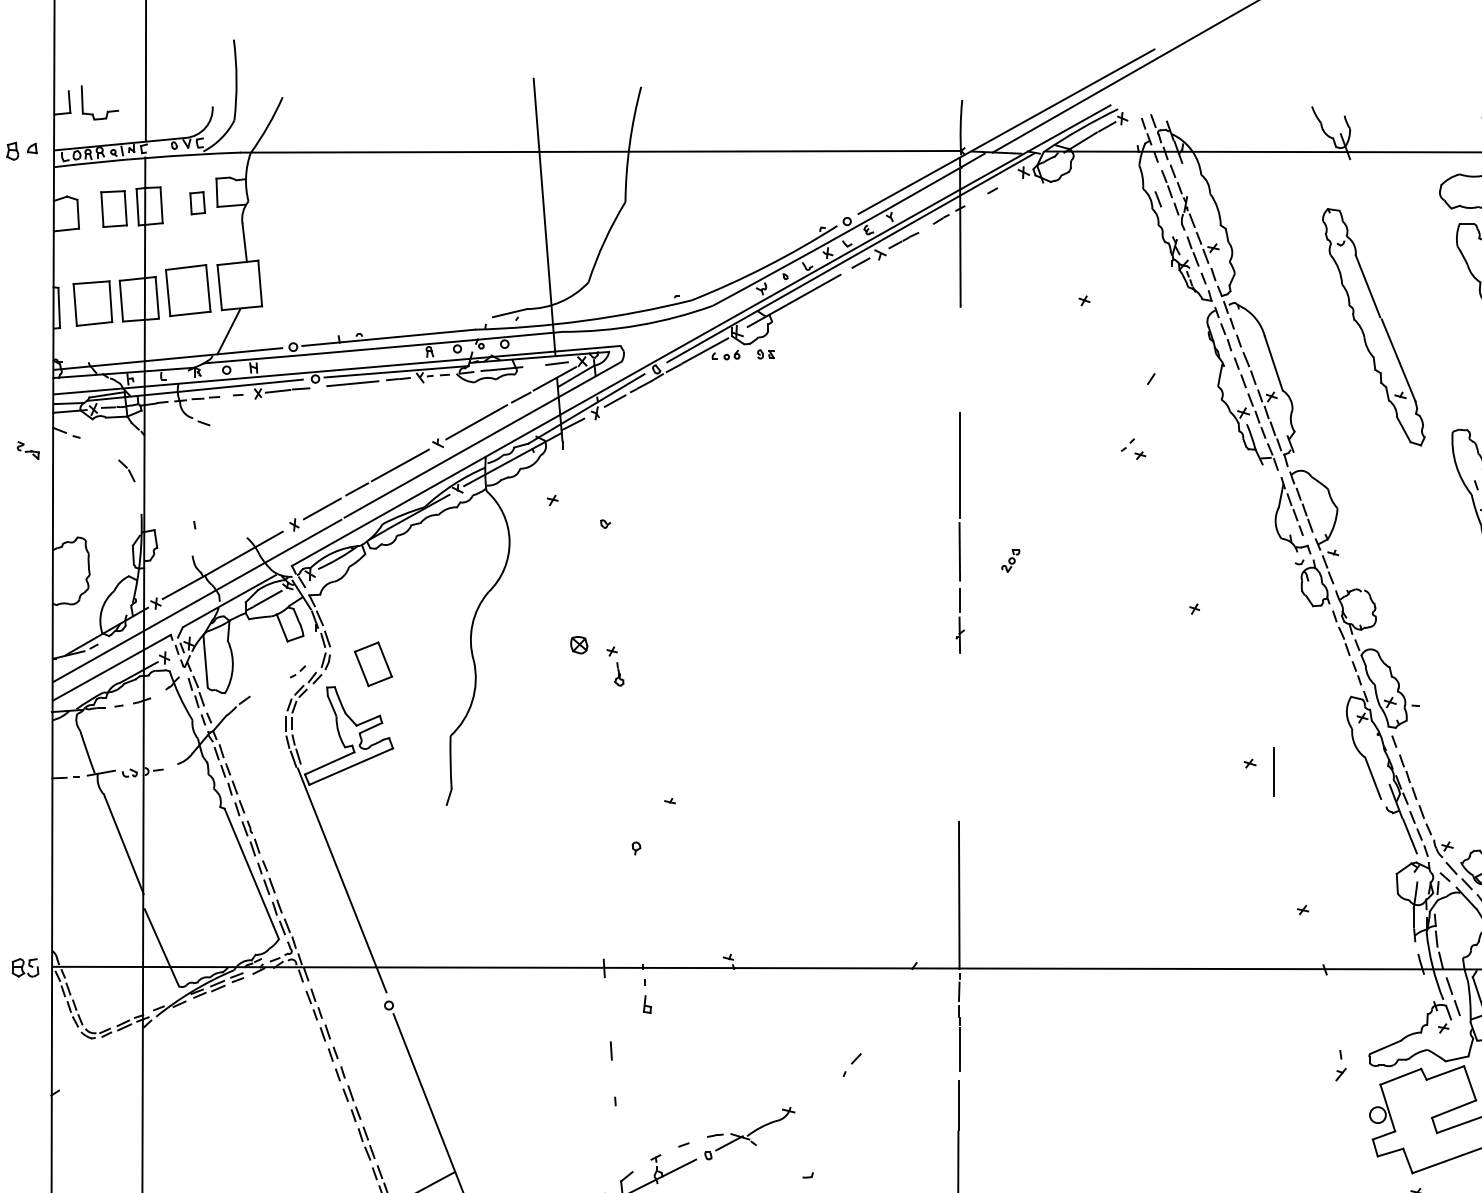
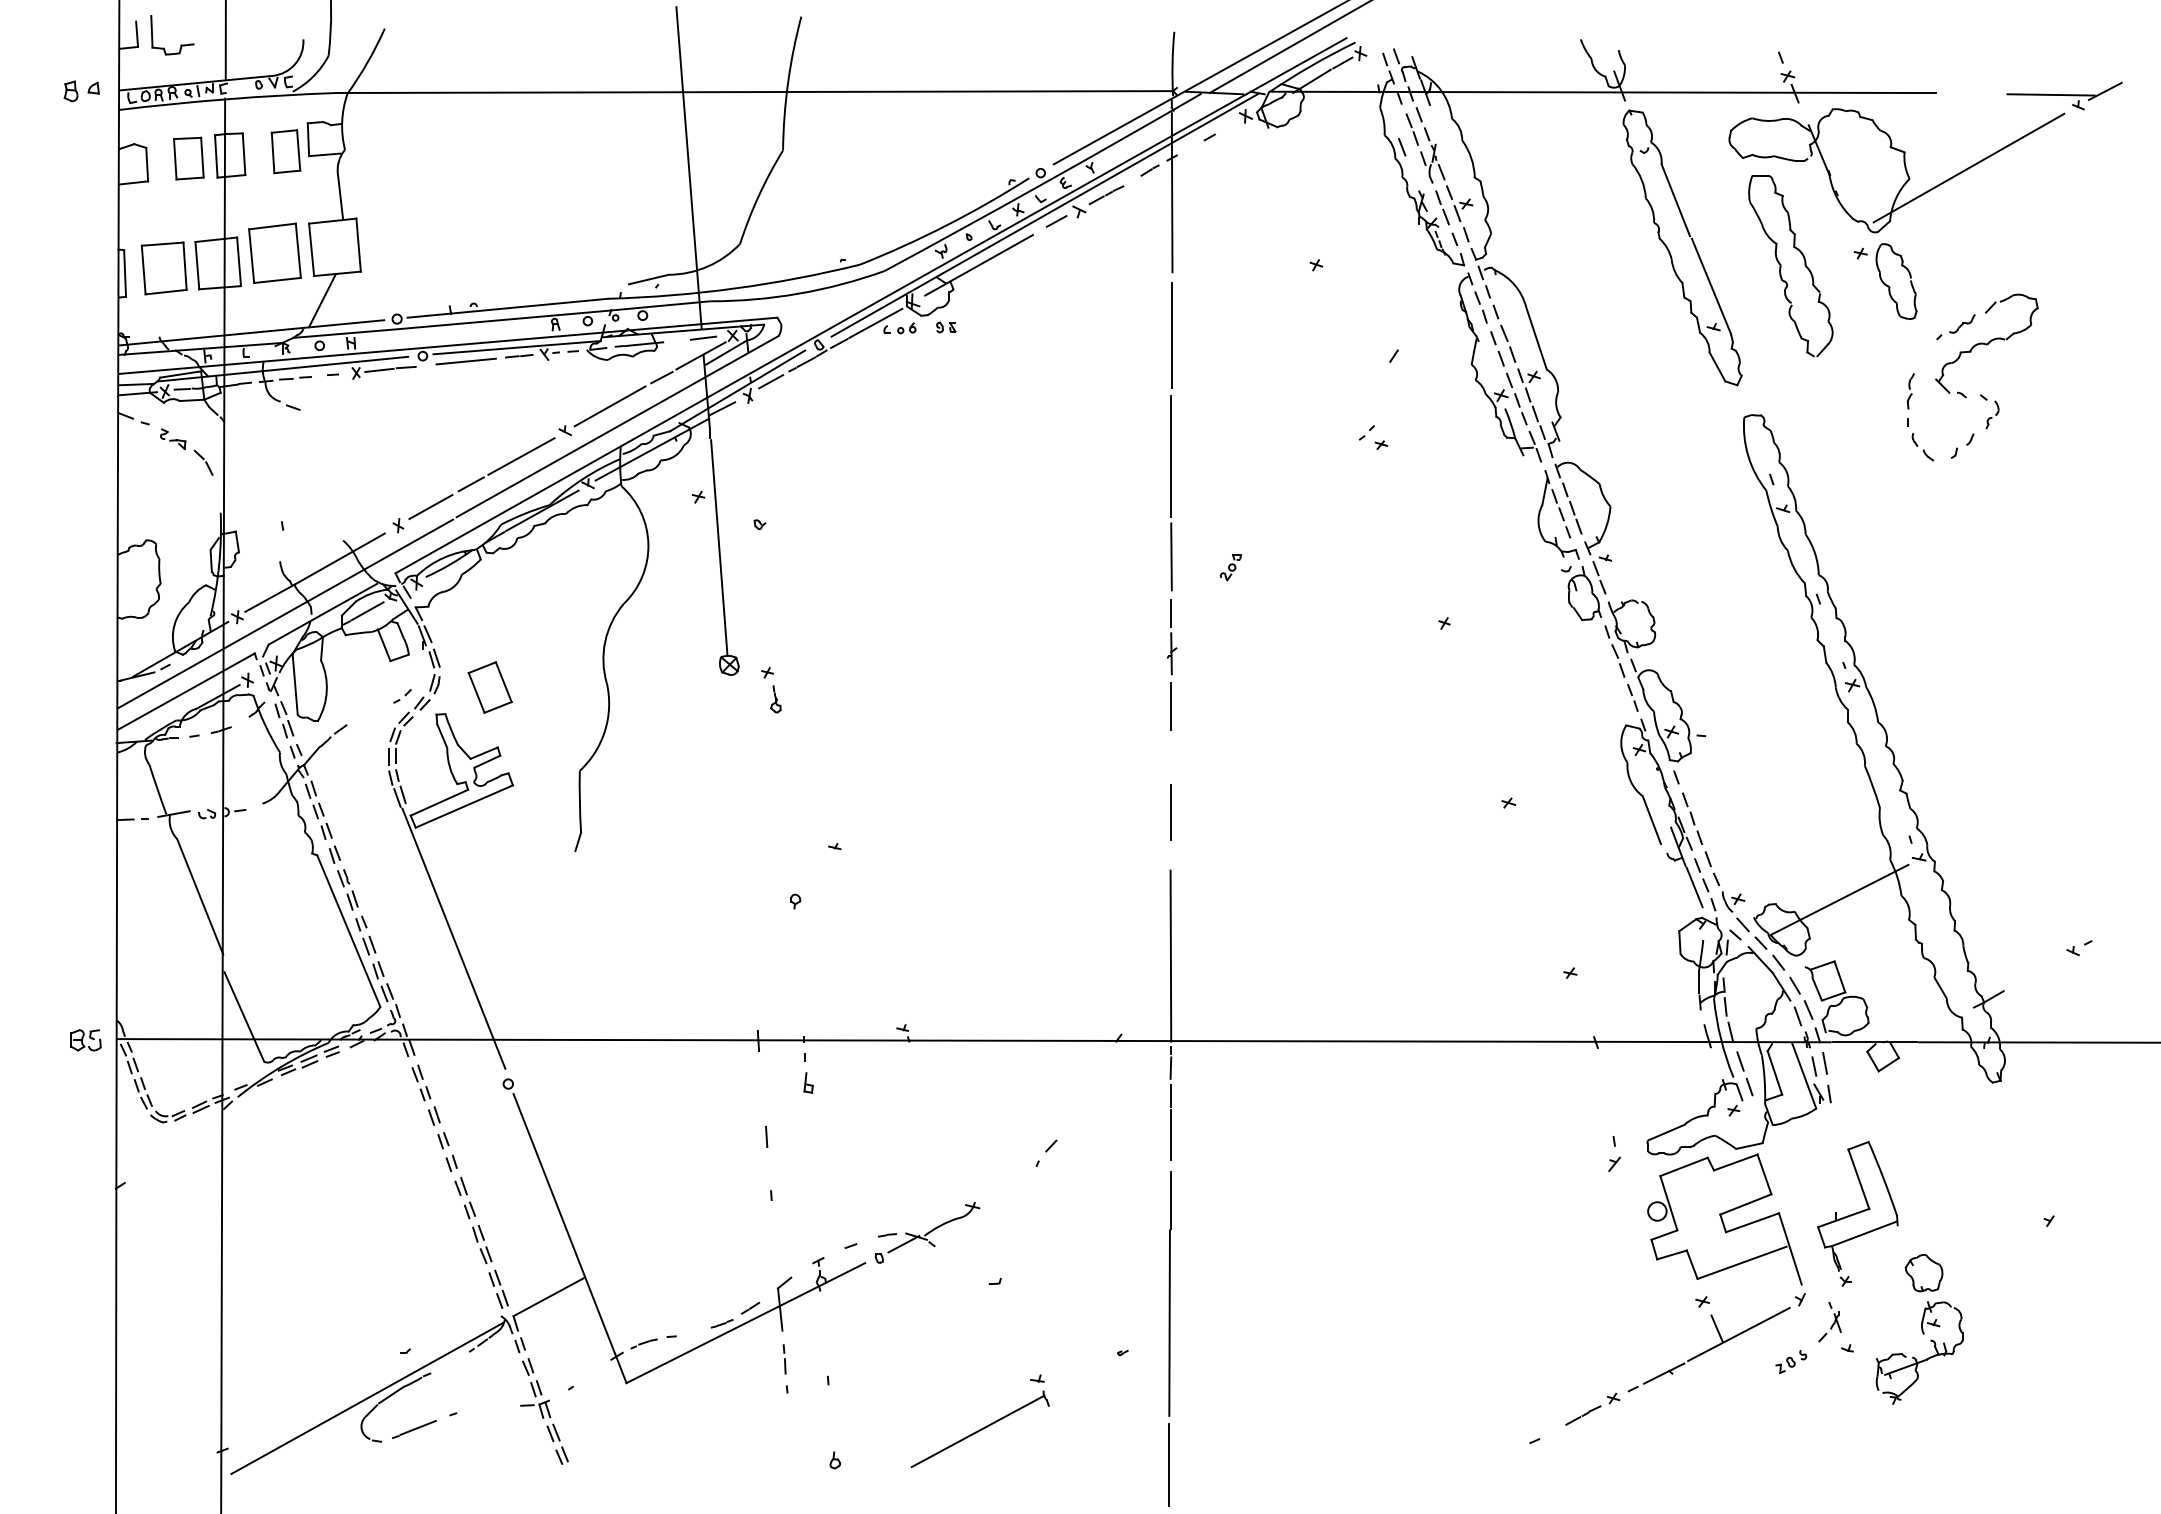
part: (197, 202) -> (285, 151), size x1.67
part: (1373, 326) -> (1682, 247), moved
line: (959, 361) -> (1171, 335), added
part: (28, 449) -> (173, 438), moved
line: (570, 544) -> (719, 548), added
line: (959, 680) -> (1171, 706), added
line: (1273, 771) -> (1170, 812), moved

